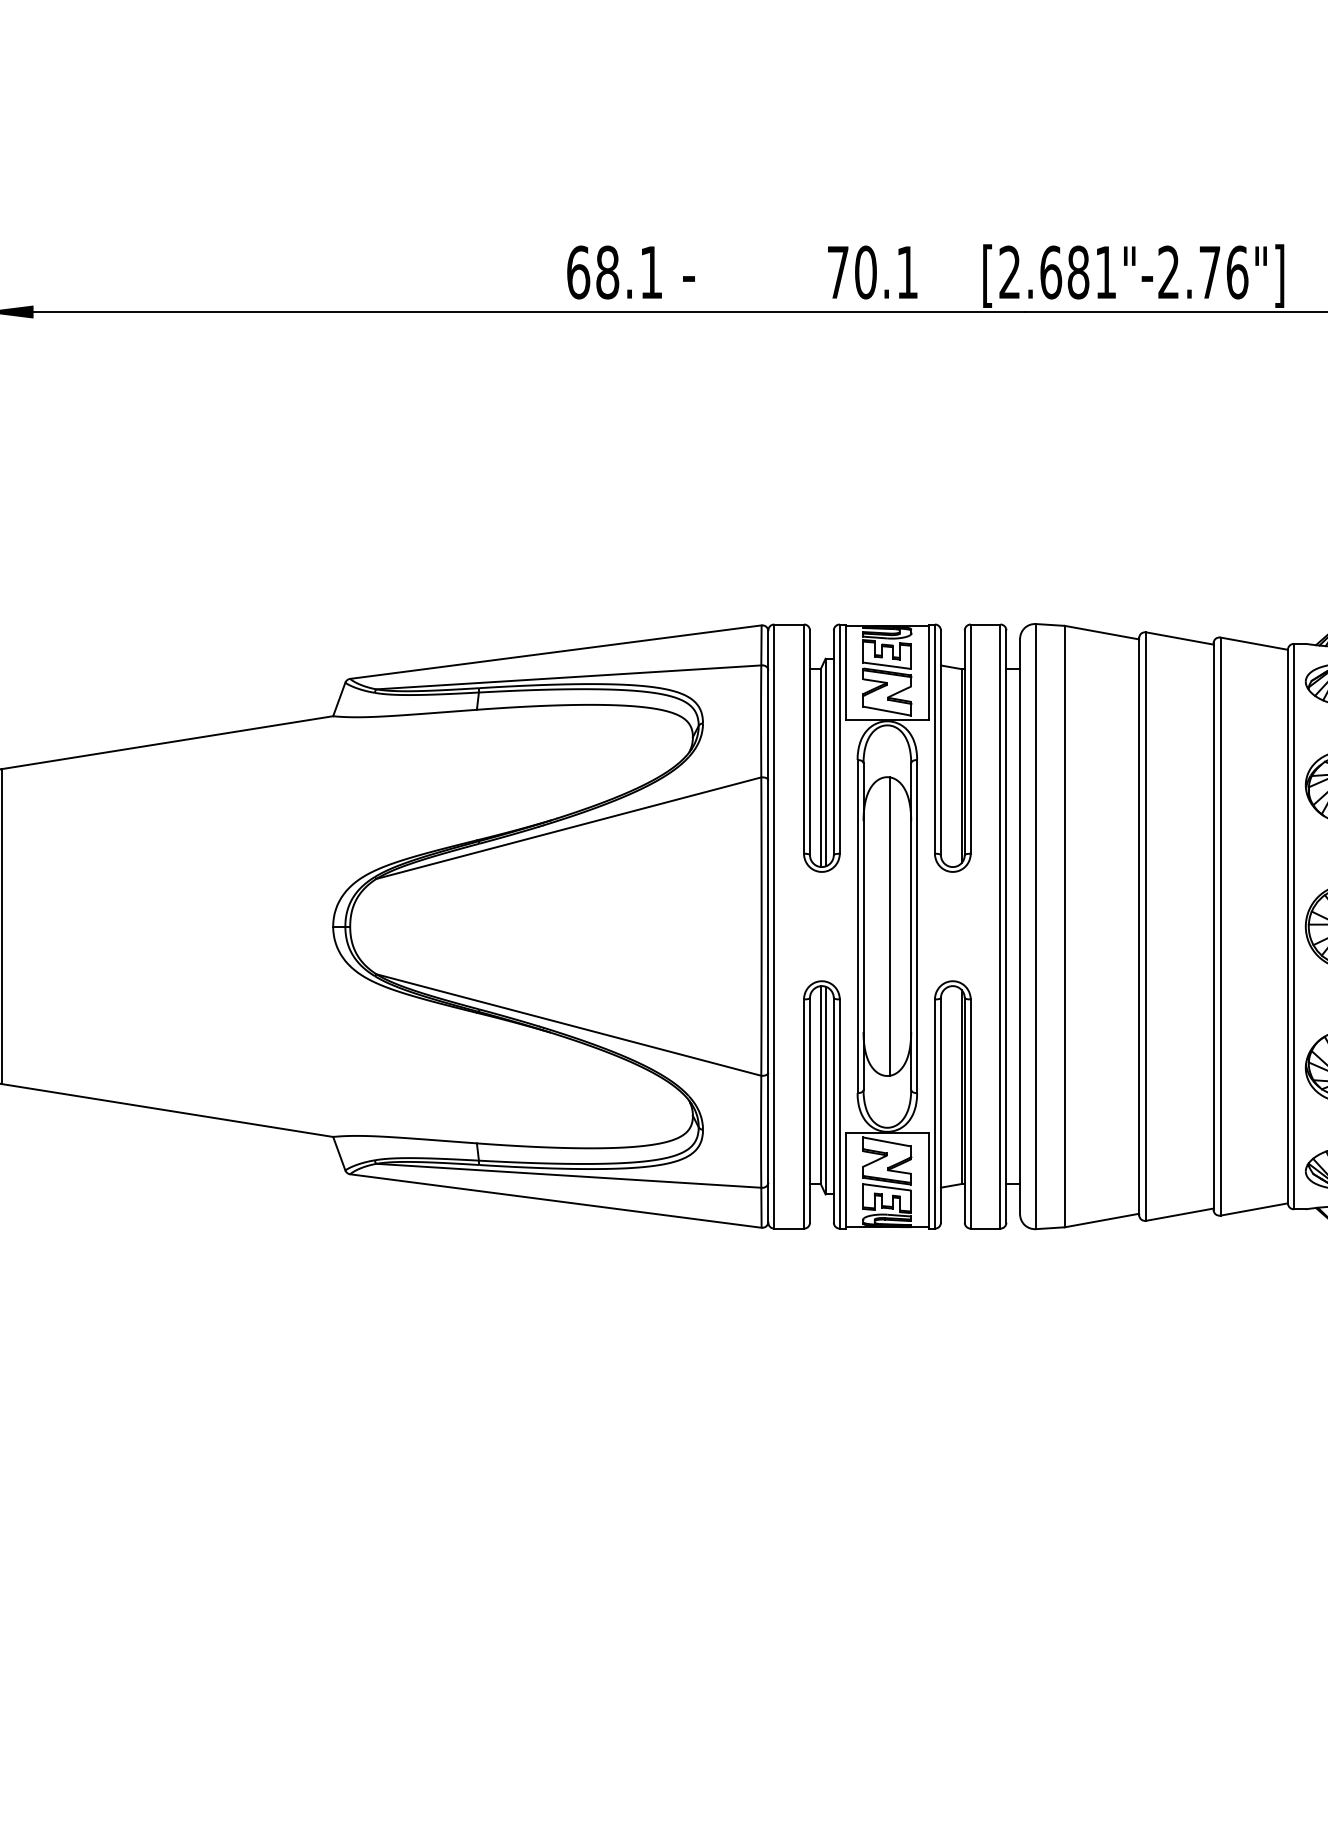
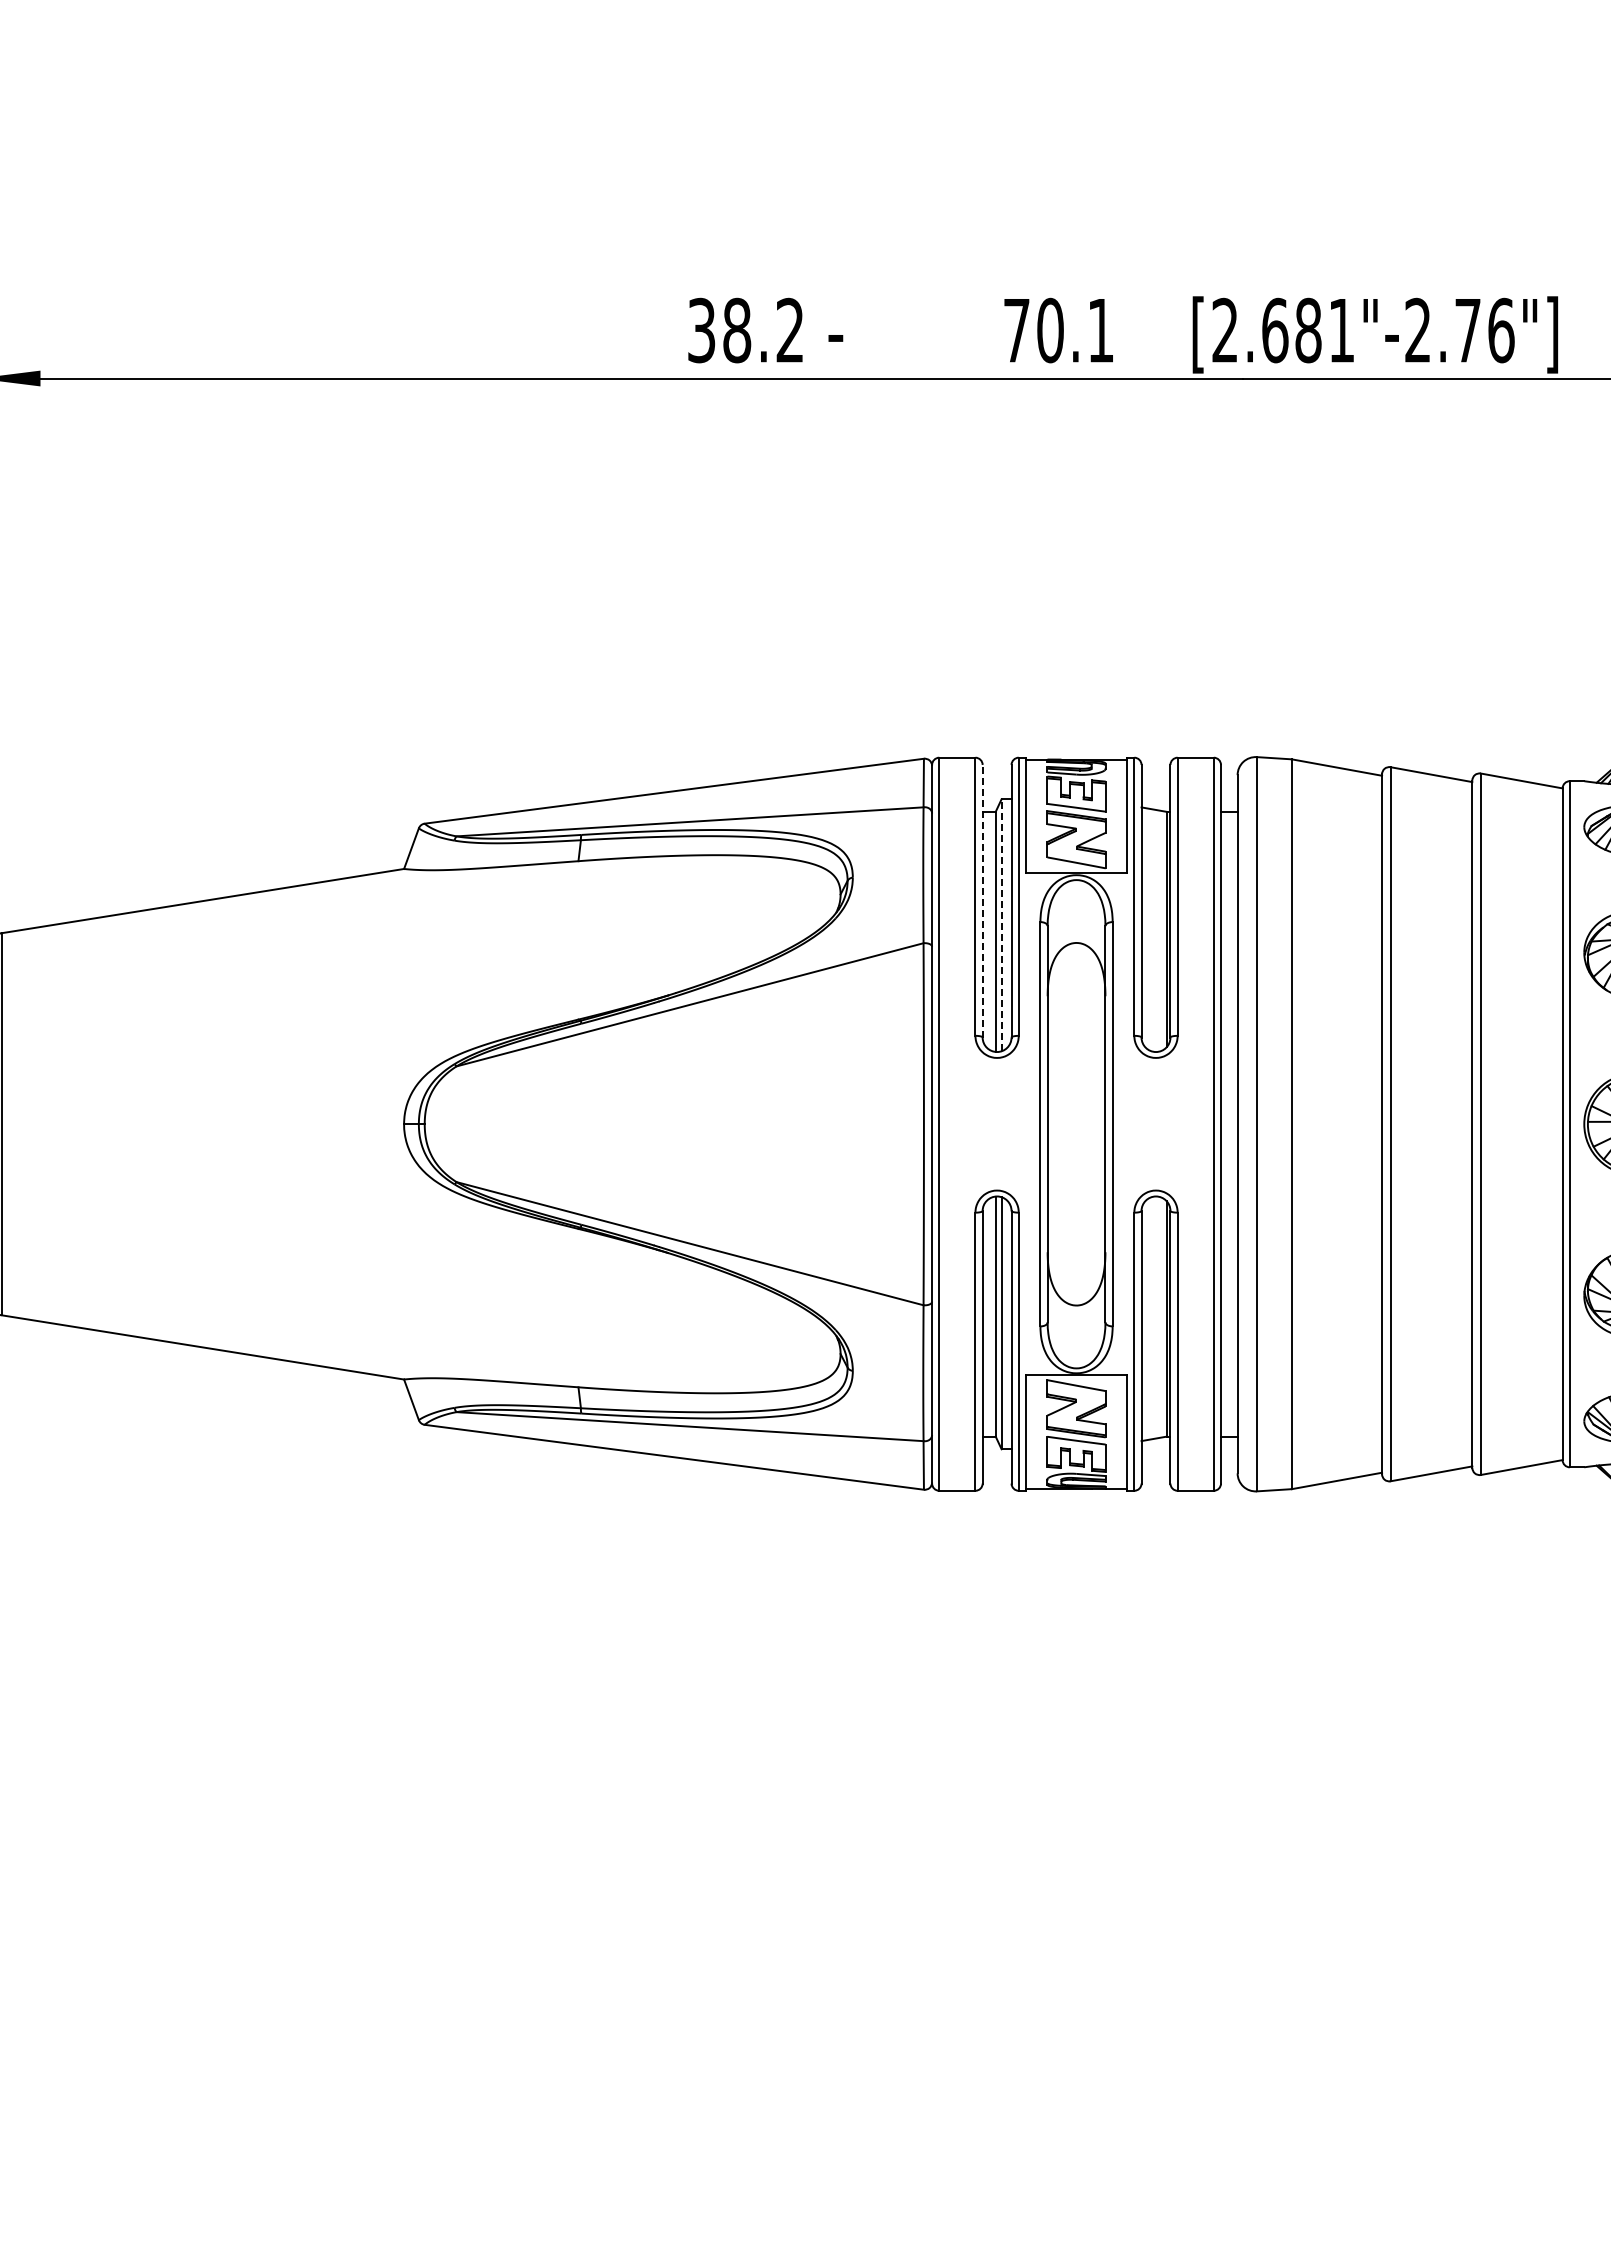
text: (614, 272) -> (745, 330), 68.1 -> 38.2
line: (809, 742) -> (982, 900), solid -> dashed
line: (825, 761) -> (1001, 924), solid -> dashed
line: (889, 926) -> (1079, 1124), removed

